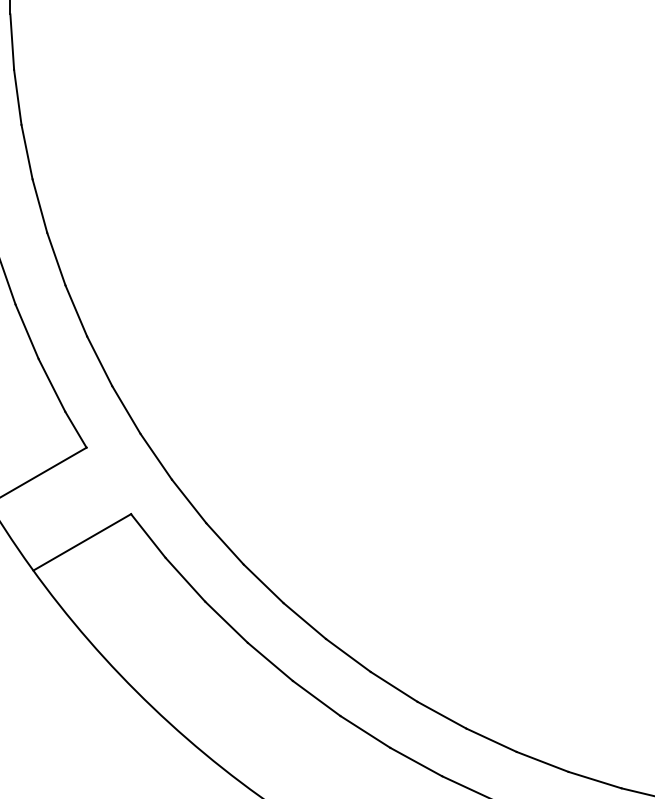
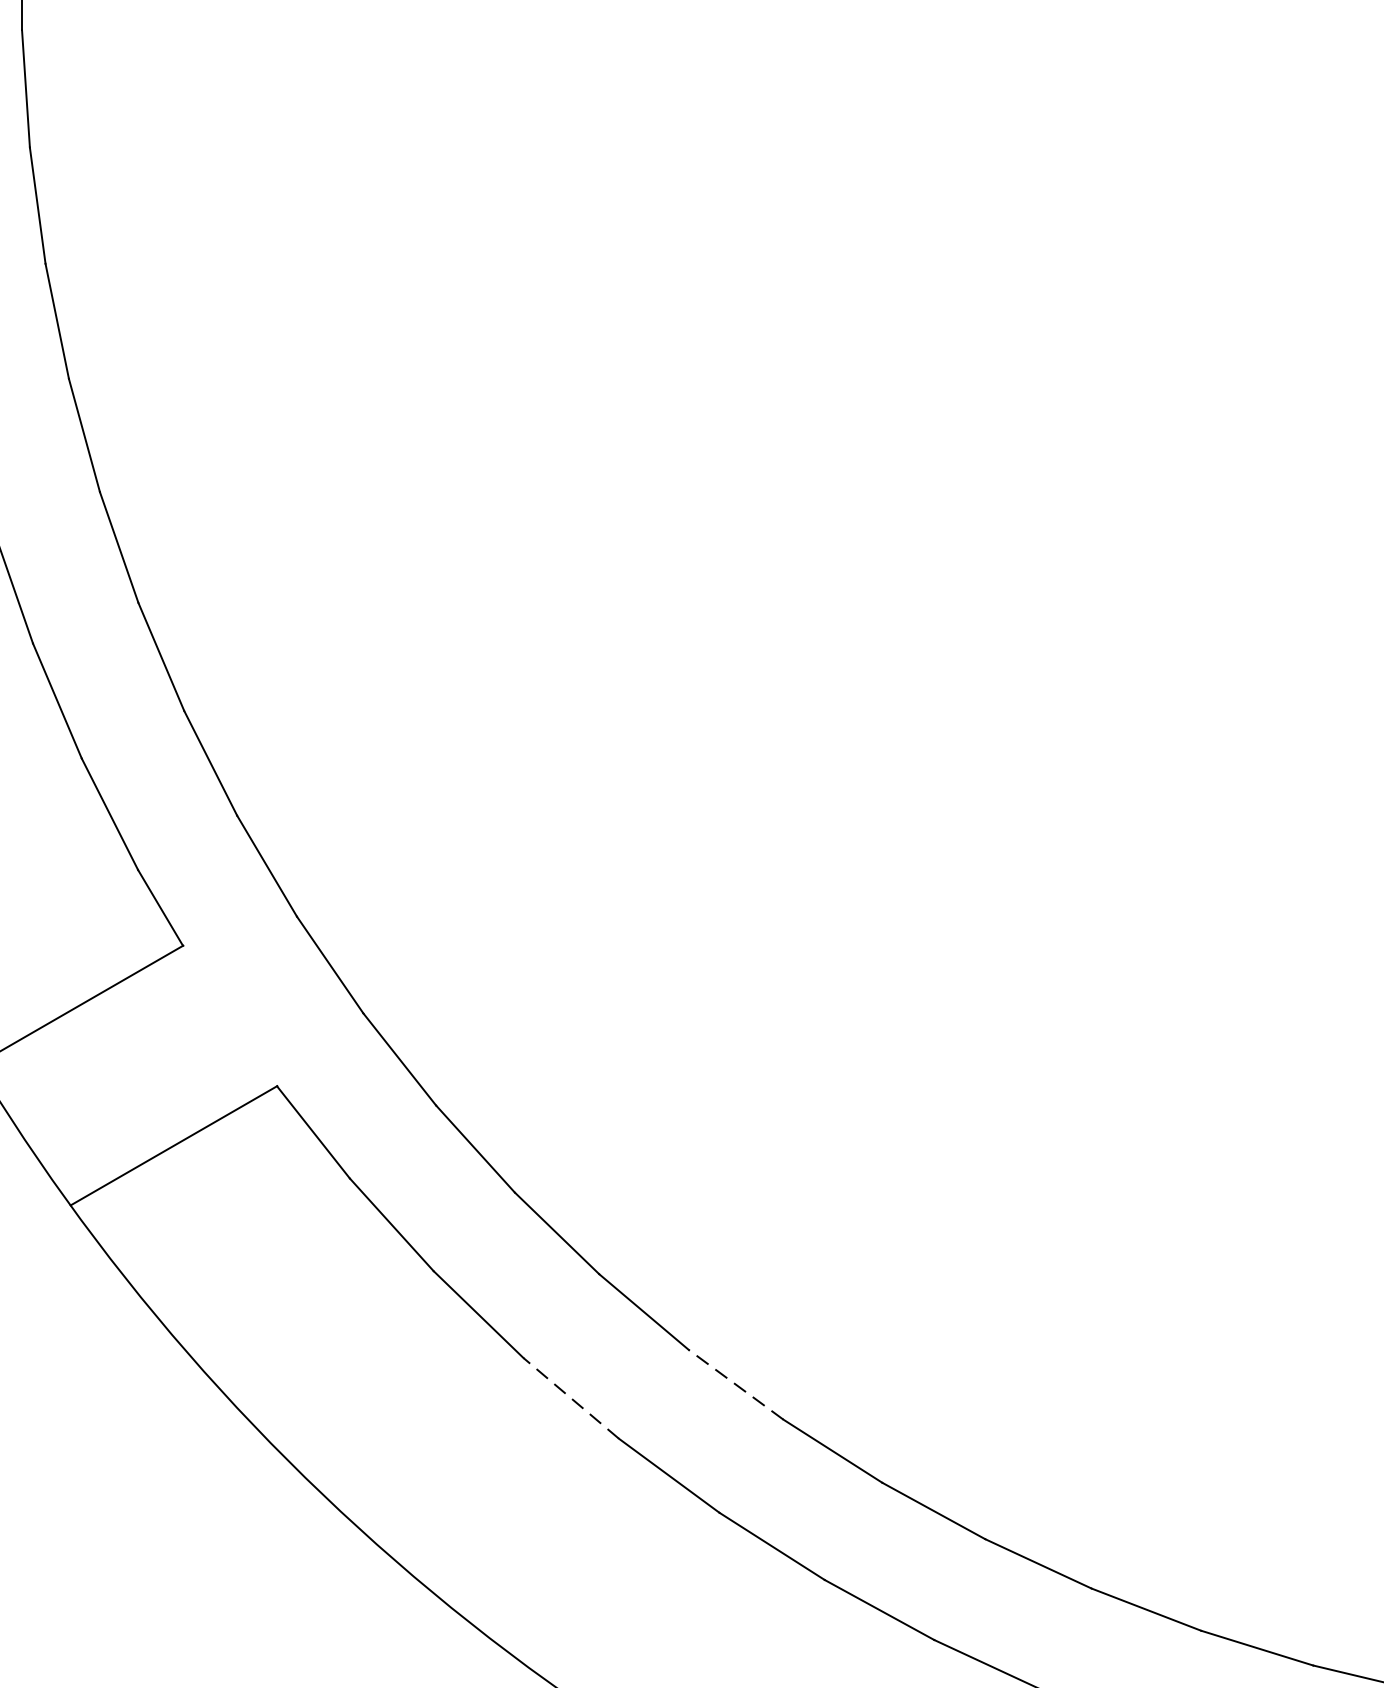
line: (348, 655) -> (736, 1384), solid -> dashed
line: (270, 661) -> (571, 1397), solid -> dashed

